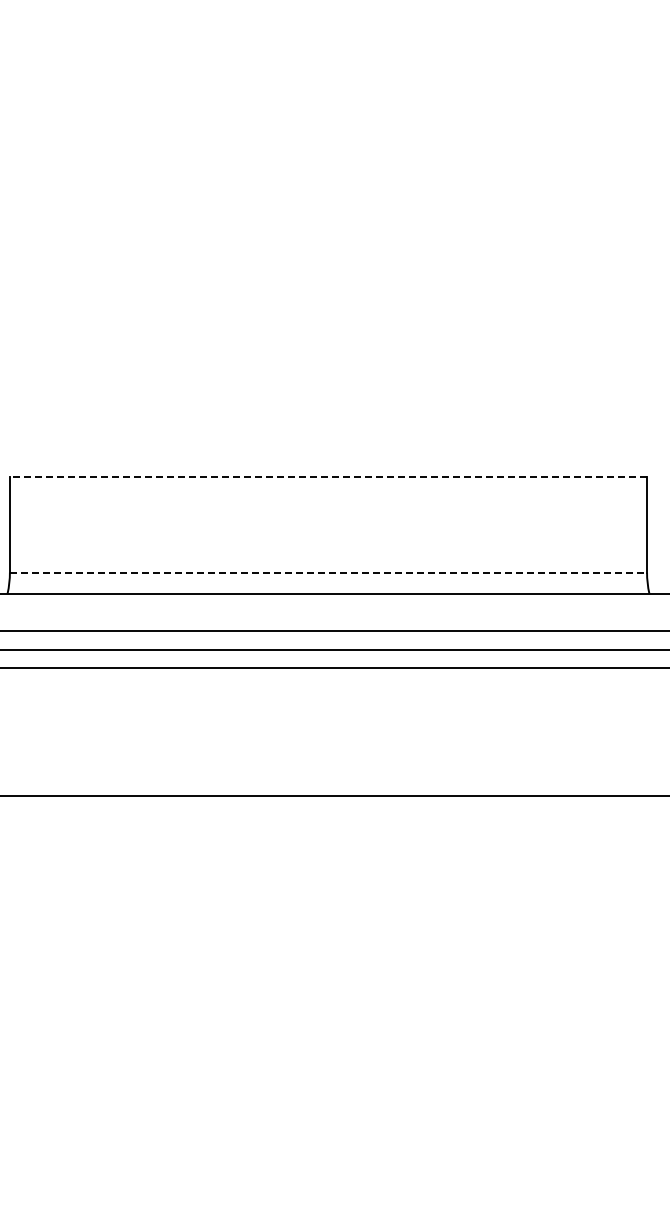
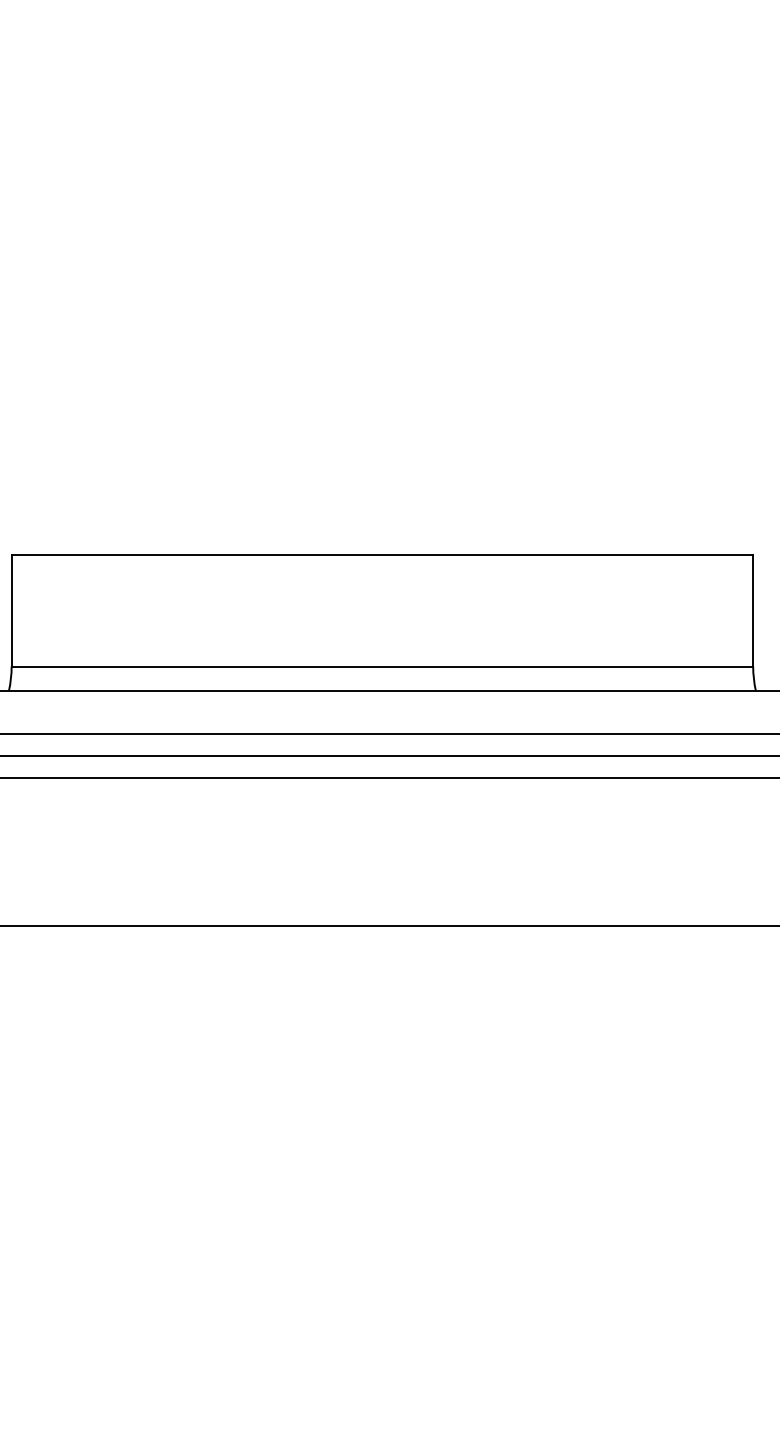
line: (328, 477) -> (382, 555), dashed -> solid
line: (328, 572) -> (382, 666), dashed -> solid

